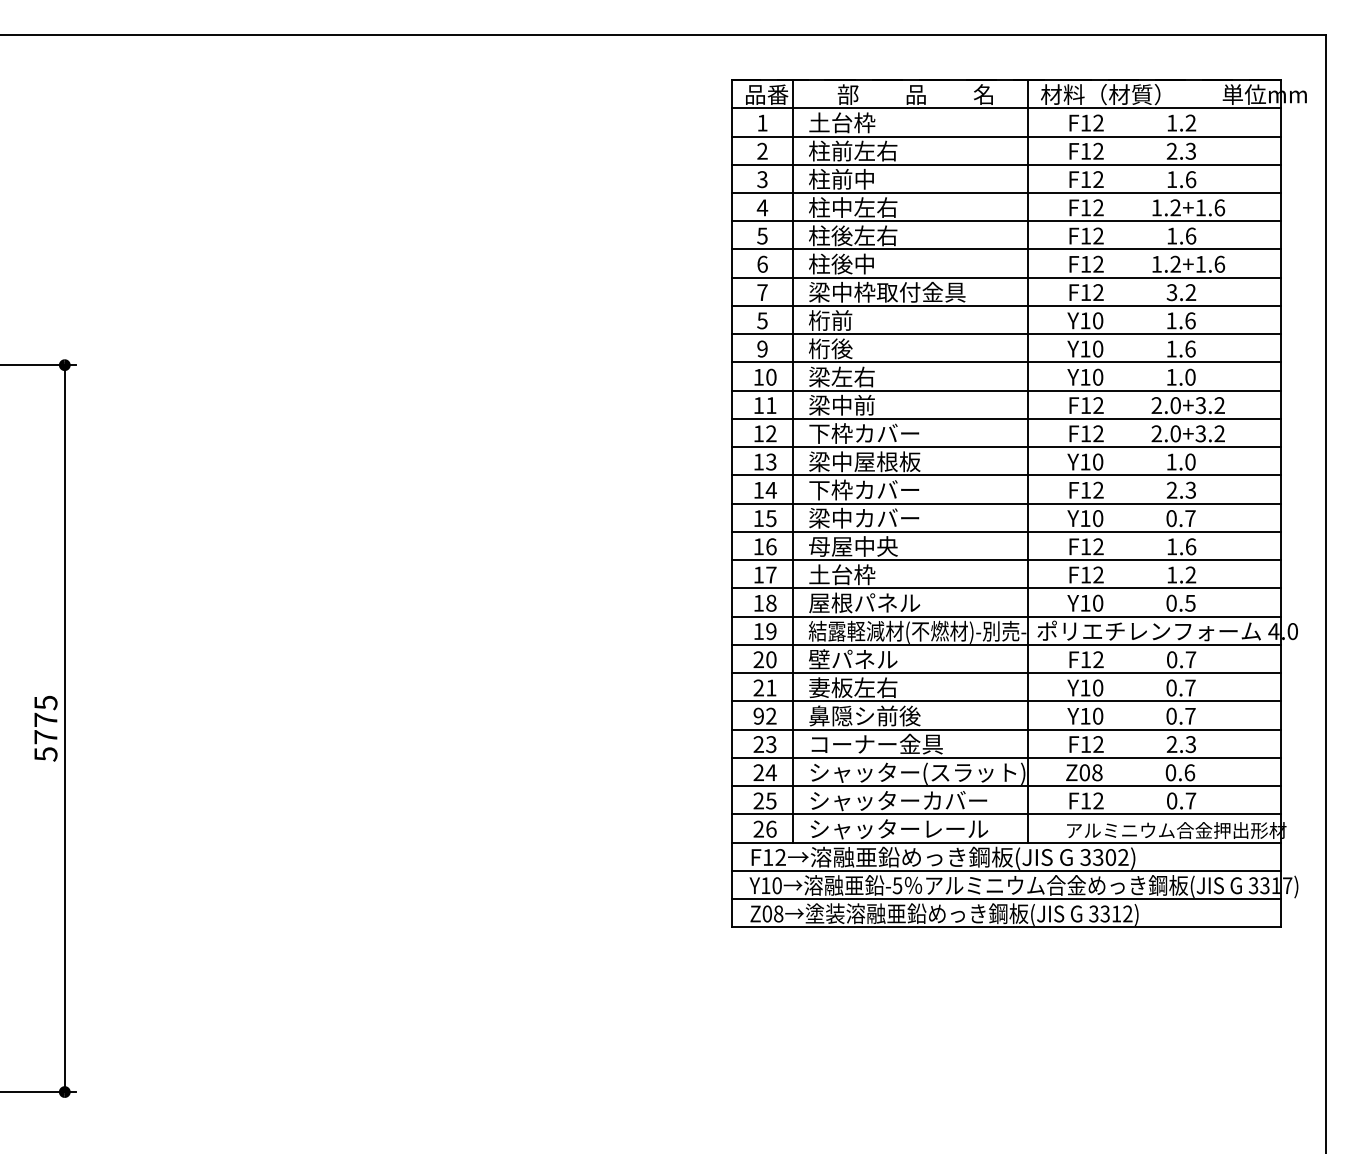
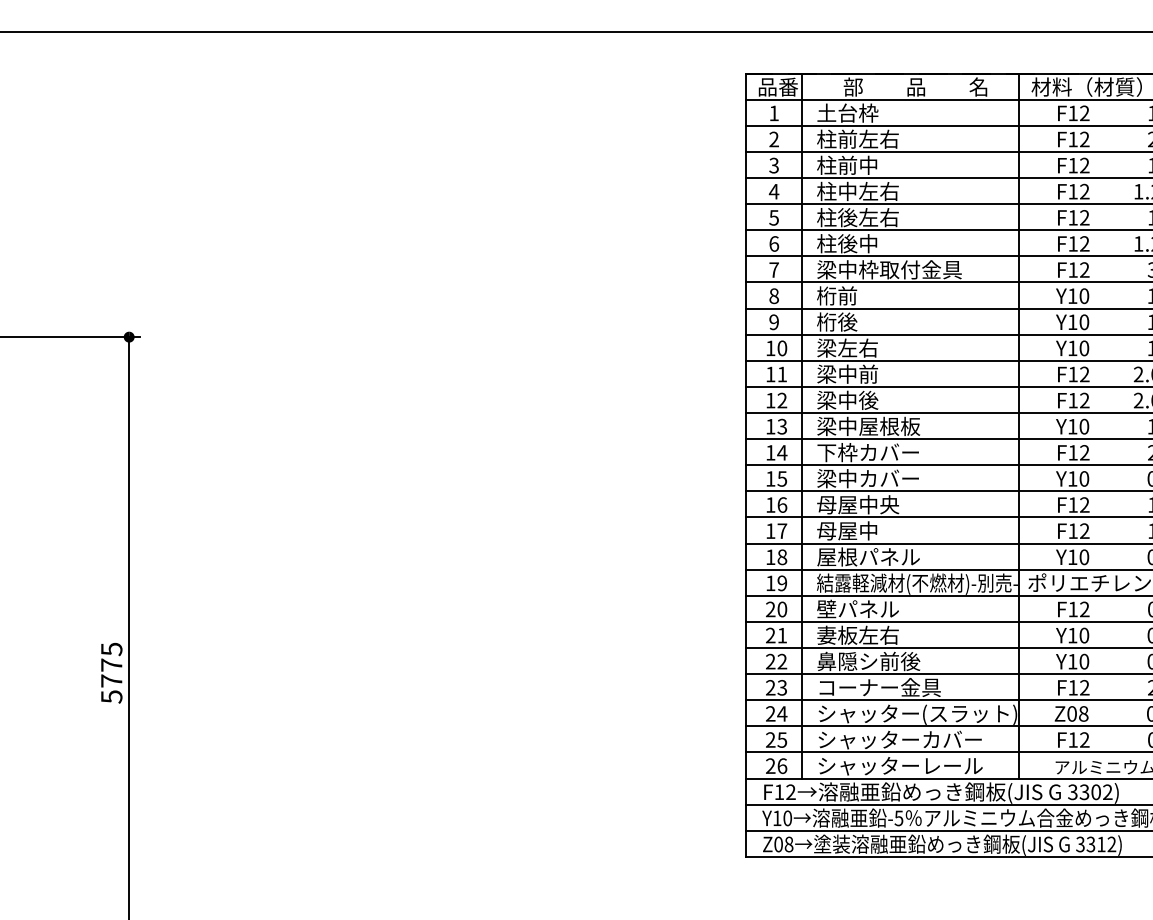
text: (762, 320) -> (774, 295), 5 -> 8
text: (864, 433) -> (868, 400), 下枠カバー -> 梁中後
text: (842, 574) -> (848, 530), 土台枠 -> 母屋中
text: (758, 716) -> (770, 661), 92 -> 22

